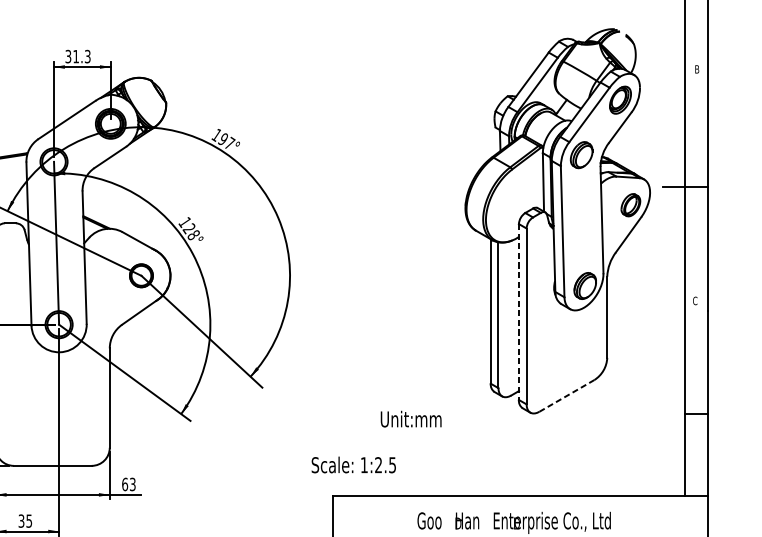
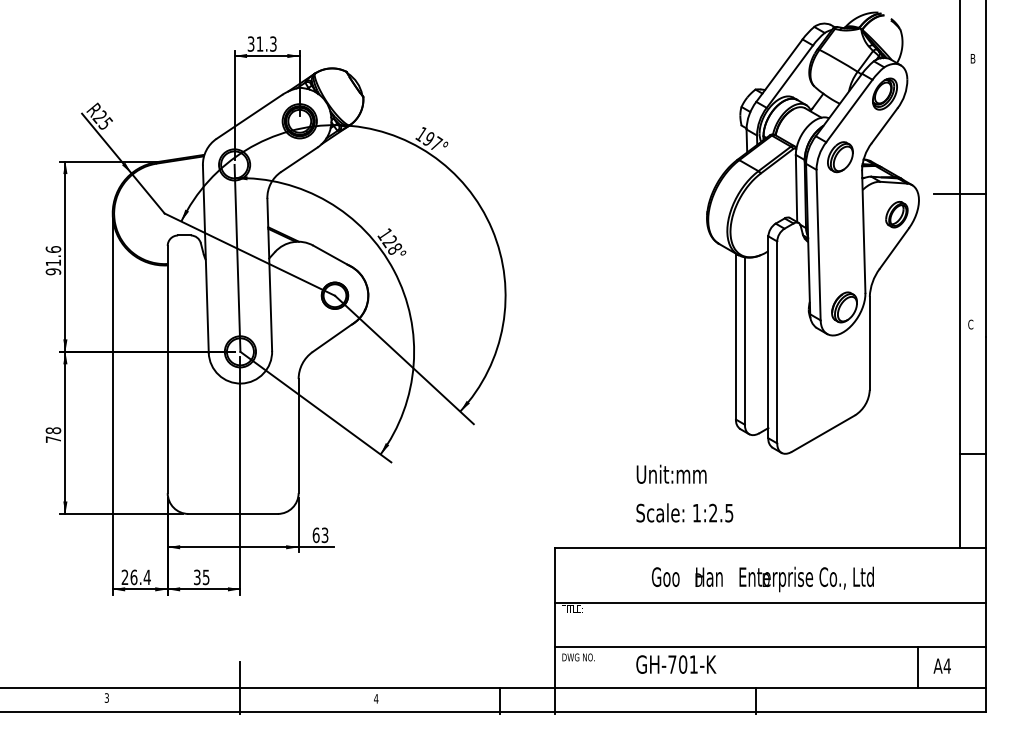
line: (519, 312) -> (768, 337), dashed -> solid
line: (566, 395) -> (823, 433), dashed -> solid
text: (411, 418) -> (671, 473), moved
text: (353, 464) -> (684, 512), moved

